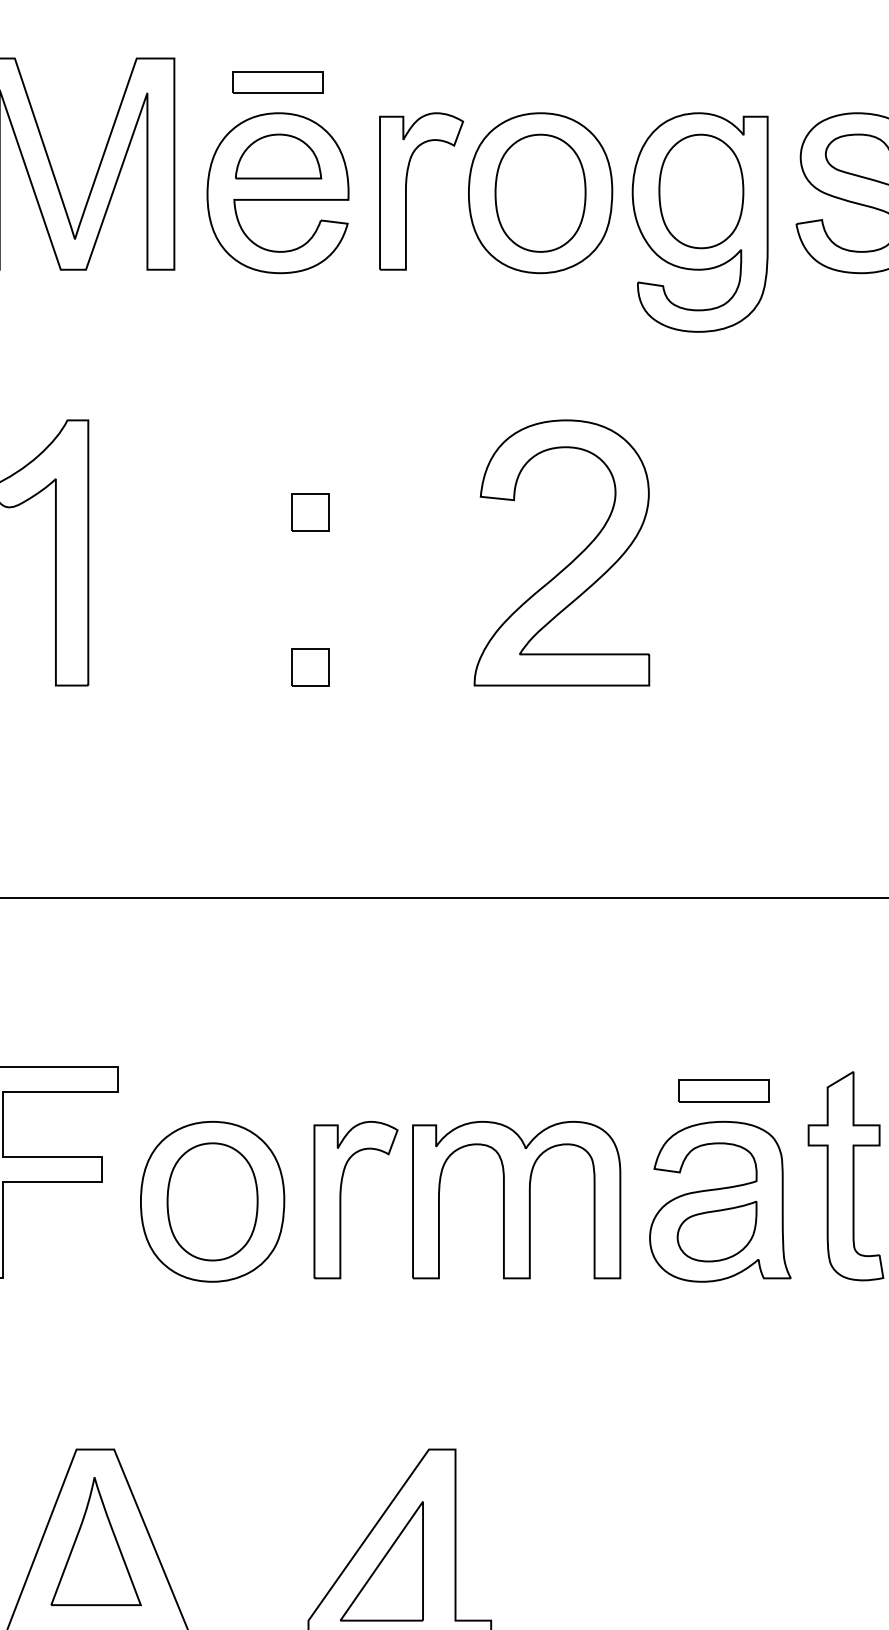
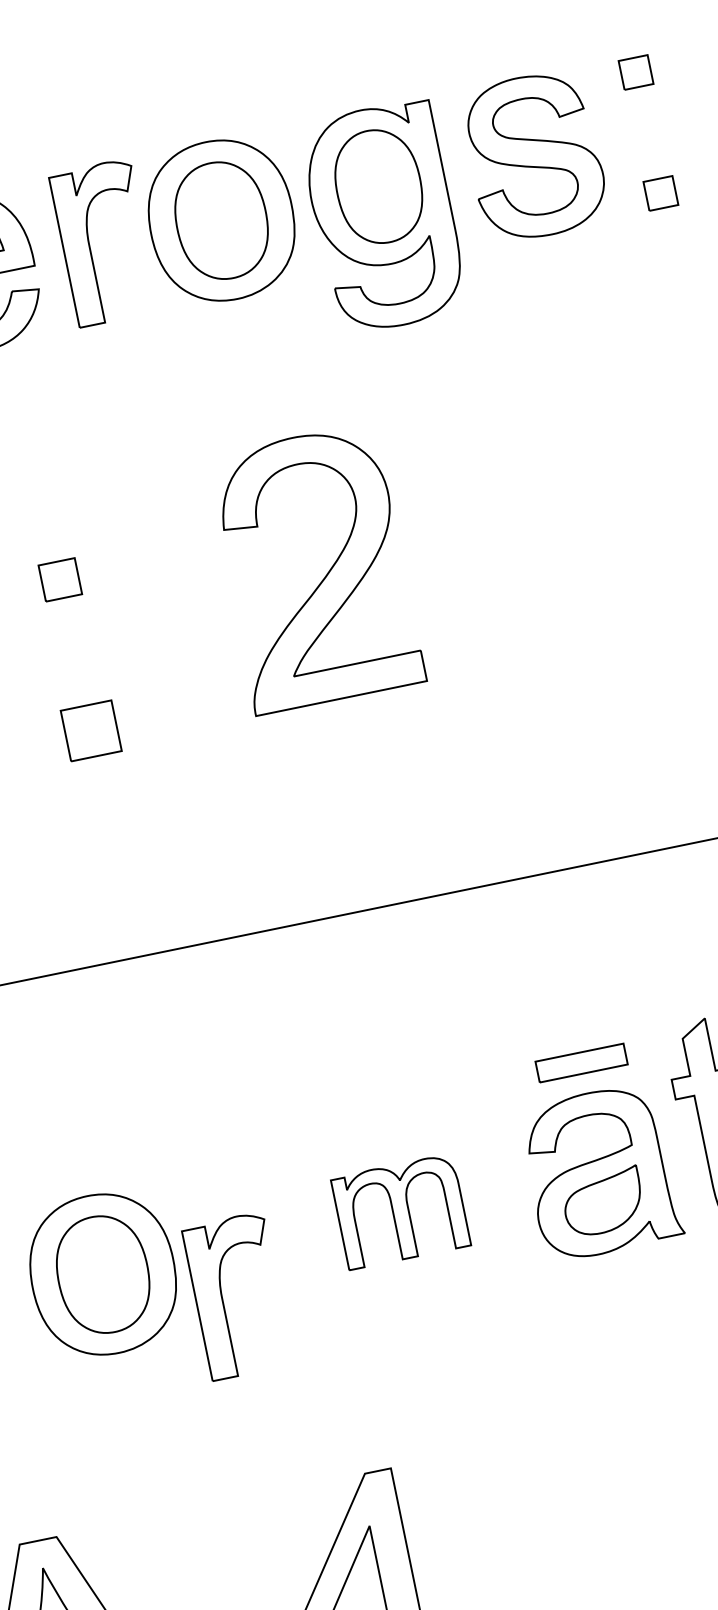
part: (310, 667) -> (91, 731), size x1.4
part: (341, 1200) -> (223, 1299), moved
part: (516, 1200) -> (400, 1212), size x0.6

